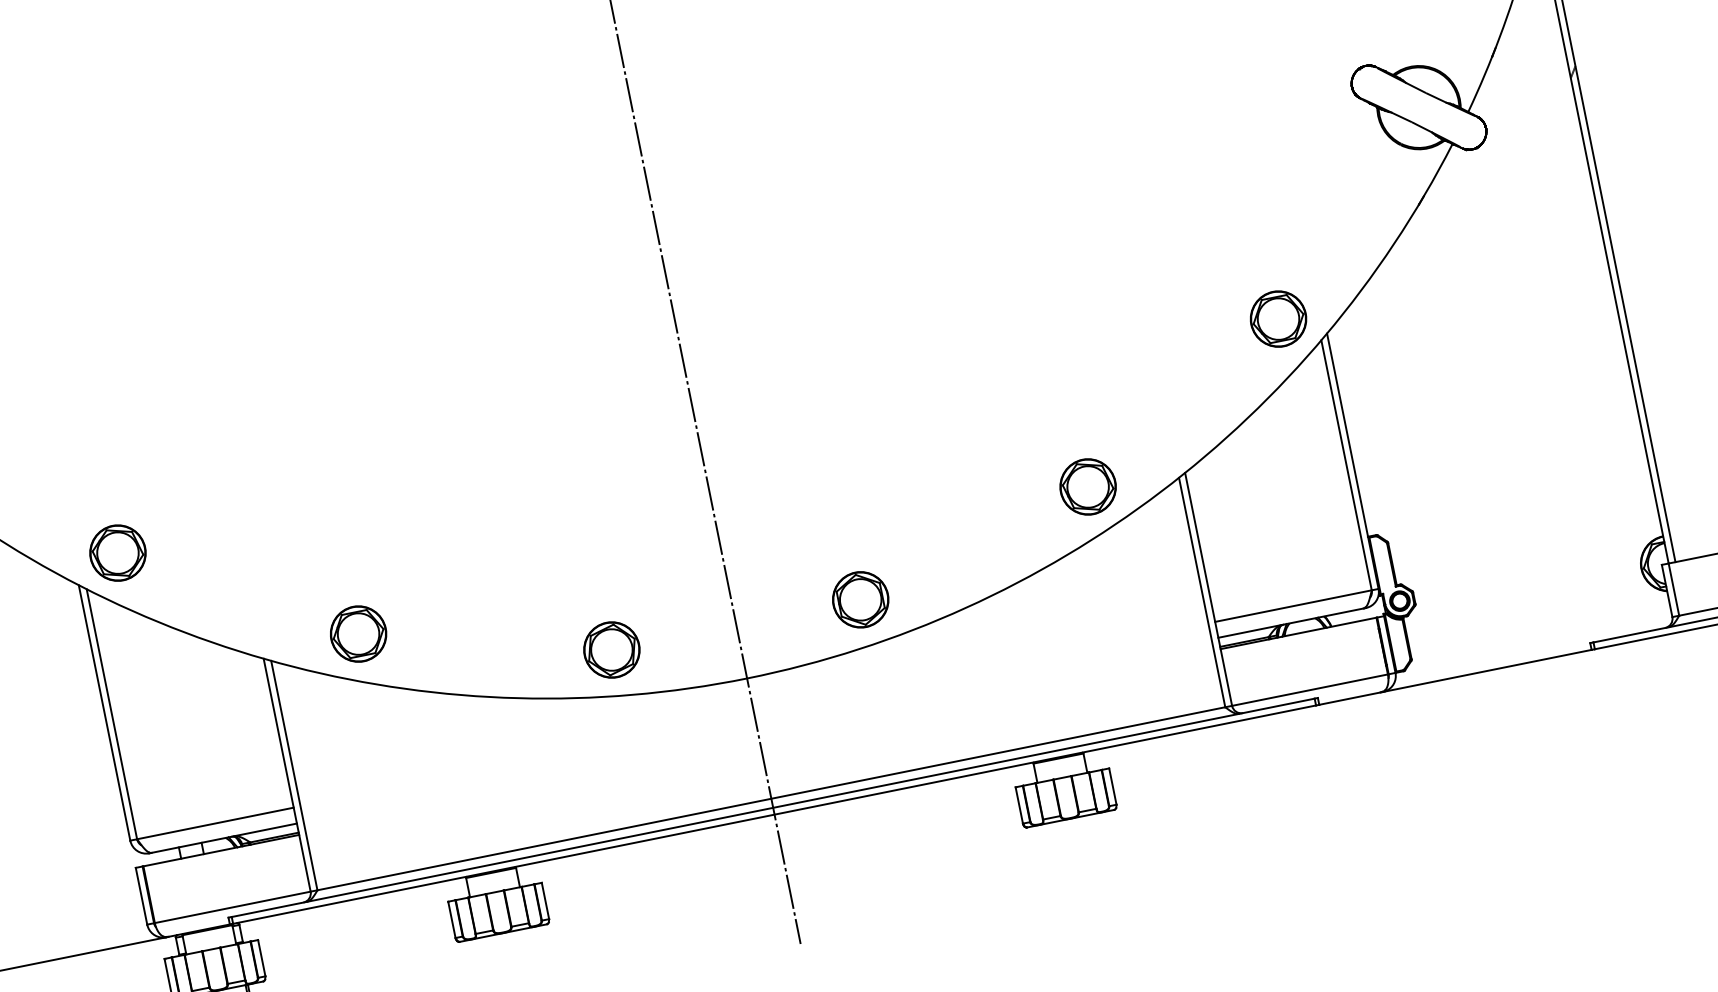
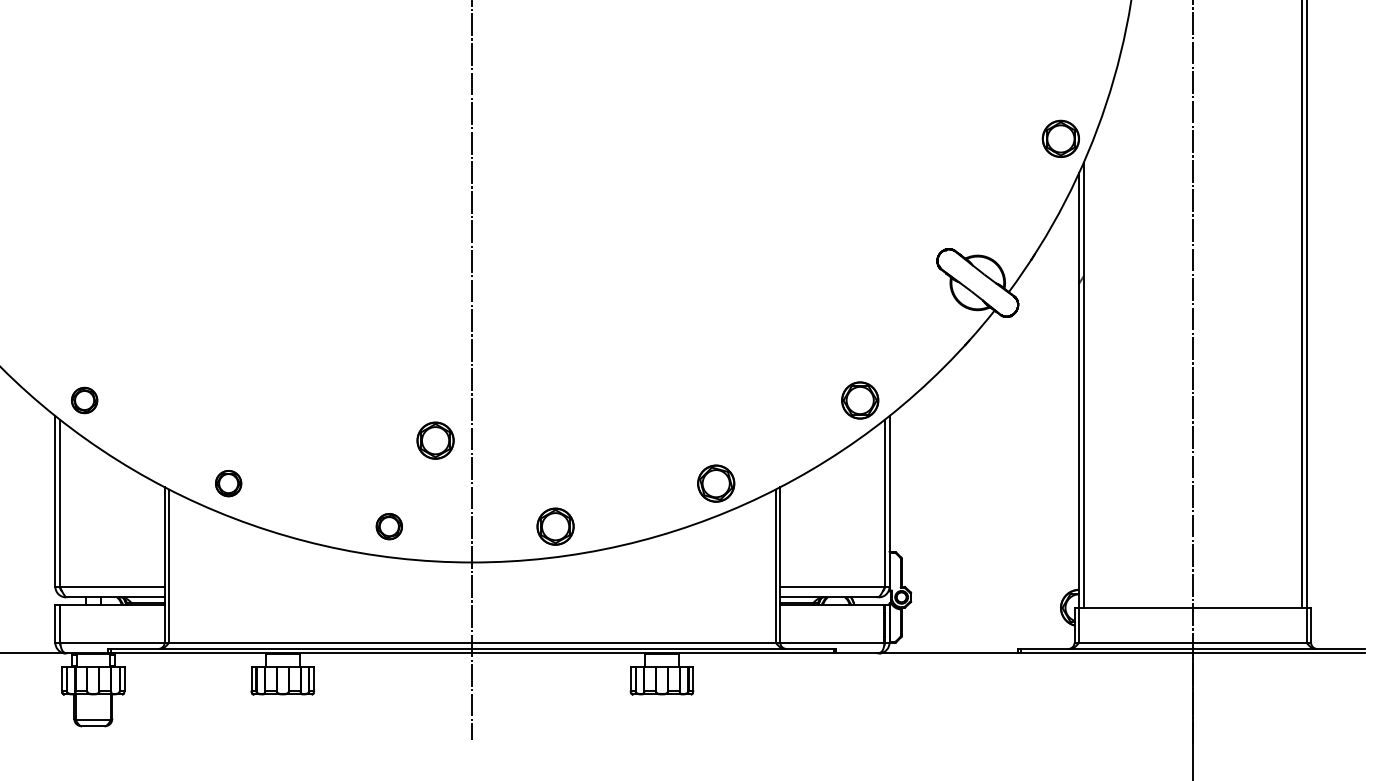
part: (655, 507) -> (435, 440), added
part: (117, 553) -> (84, 400), size x0.7
part: (358, 633) -> (228, 483), size x0.7
part: (612, 649) -> (389, 526), size x0.7

